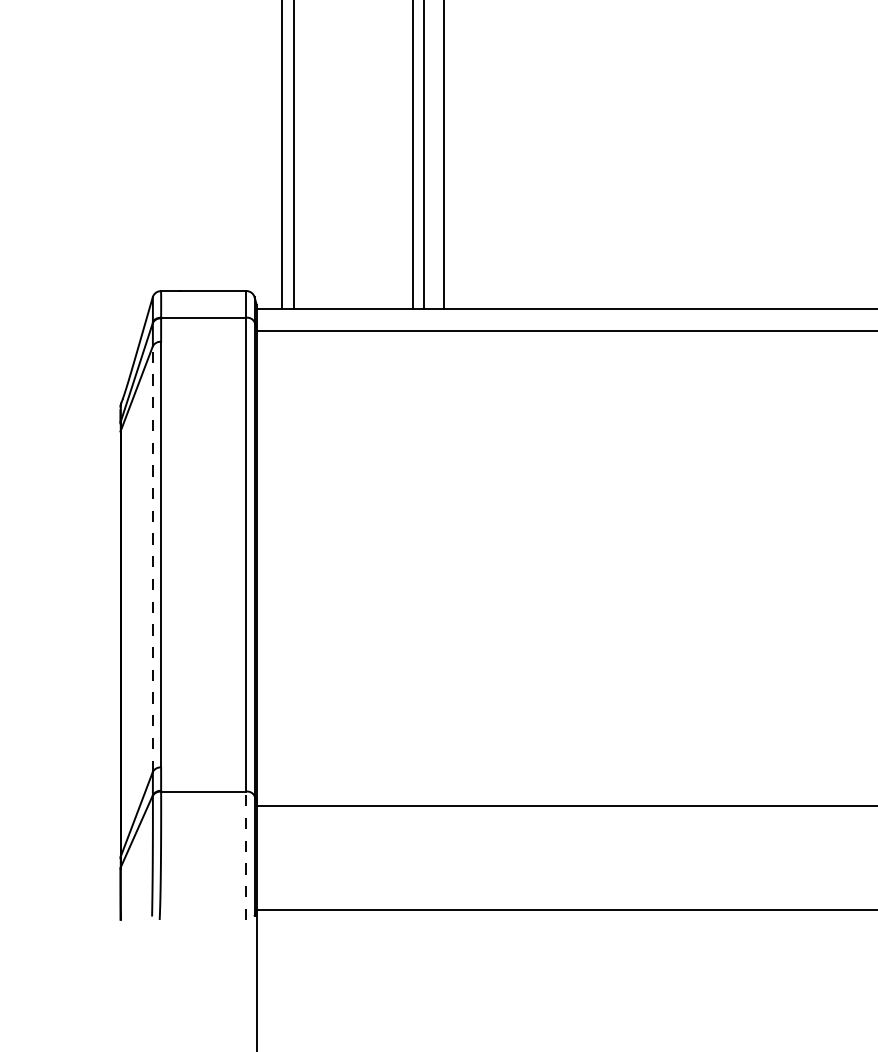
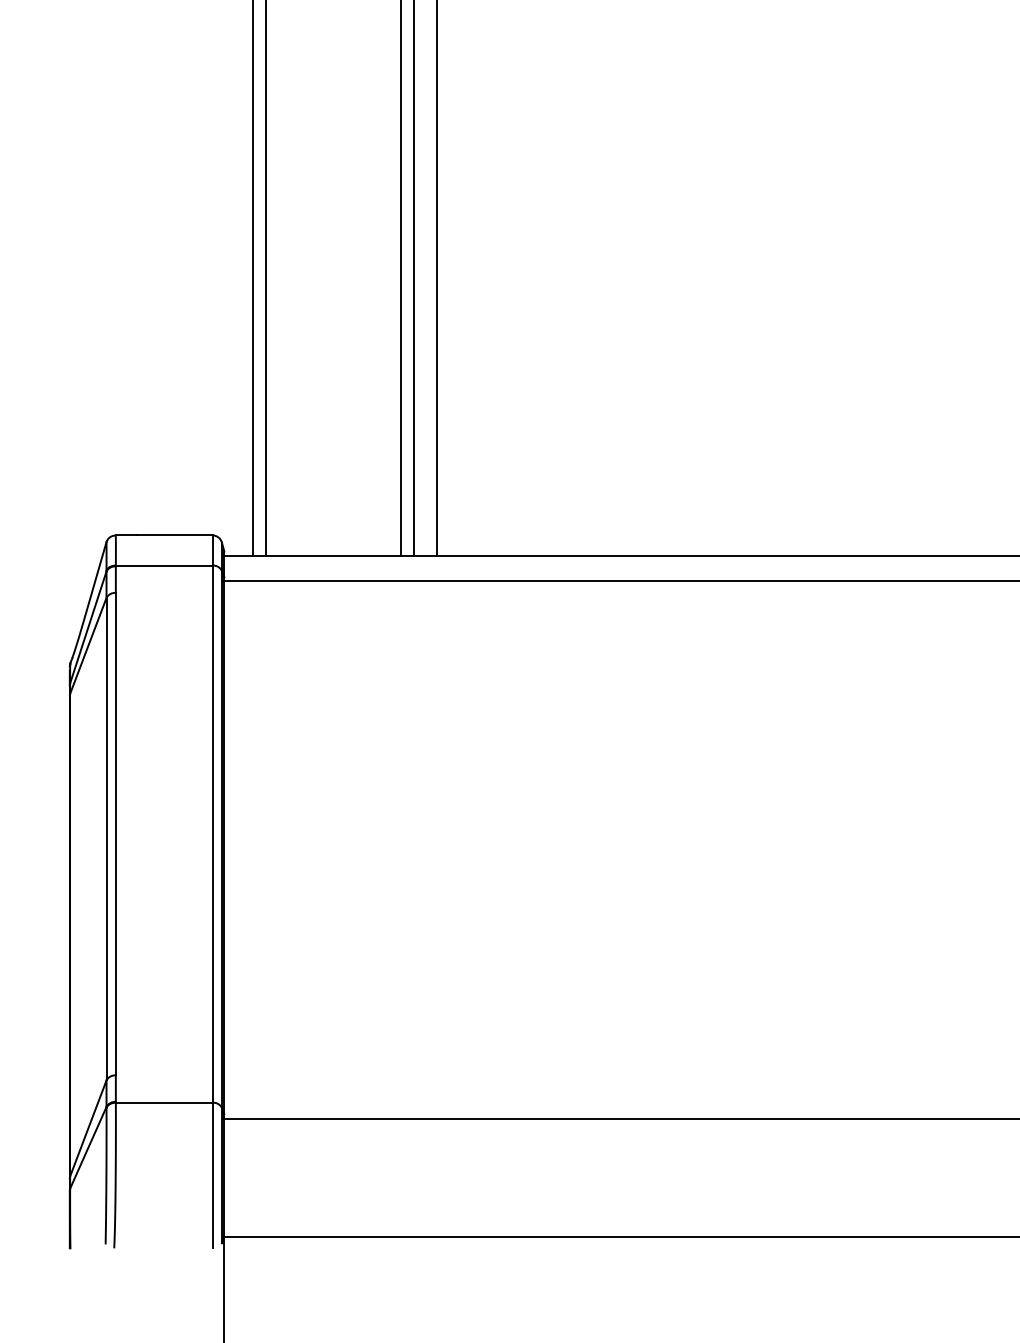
line: (152, 558) -> (106, 838), dashed -> solid
line: (246, 855) -> (212, 1175), dashed -> solid

